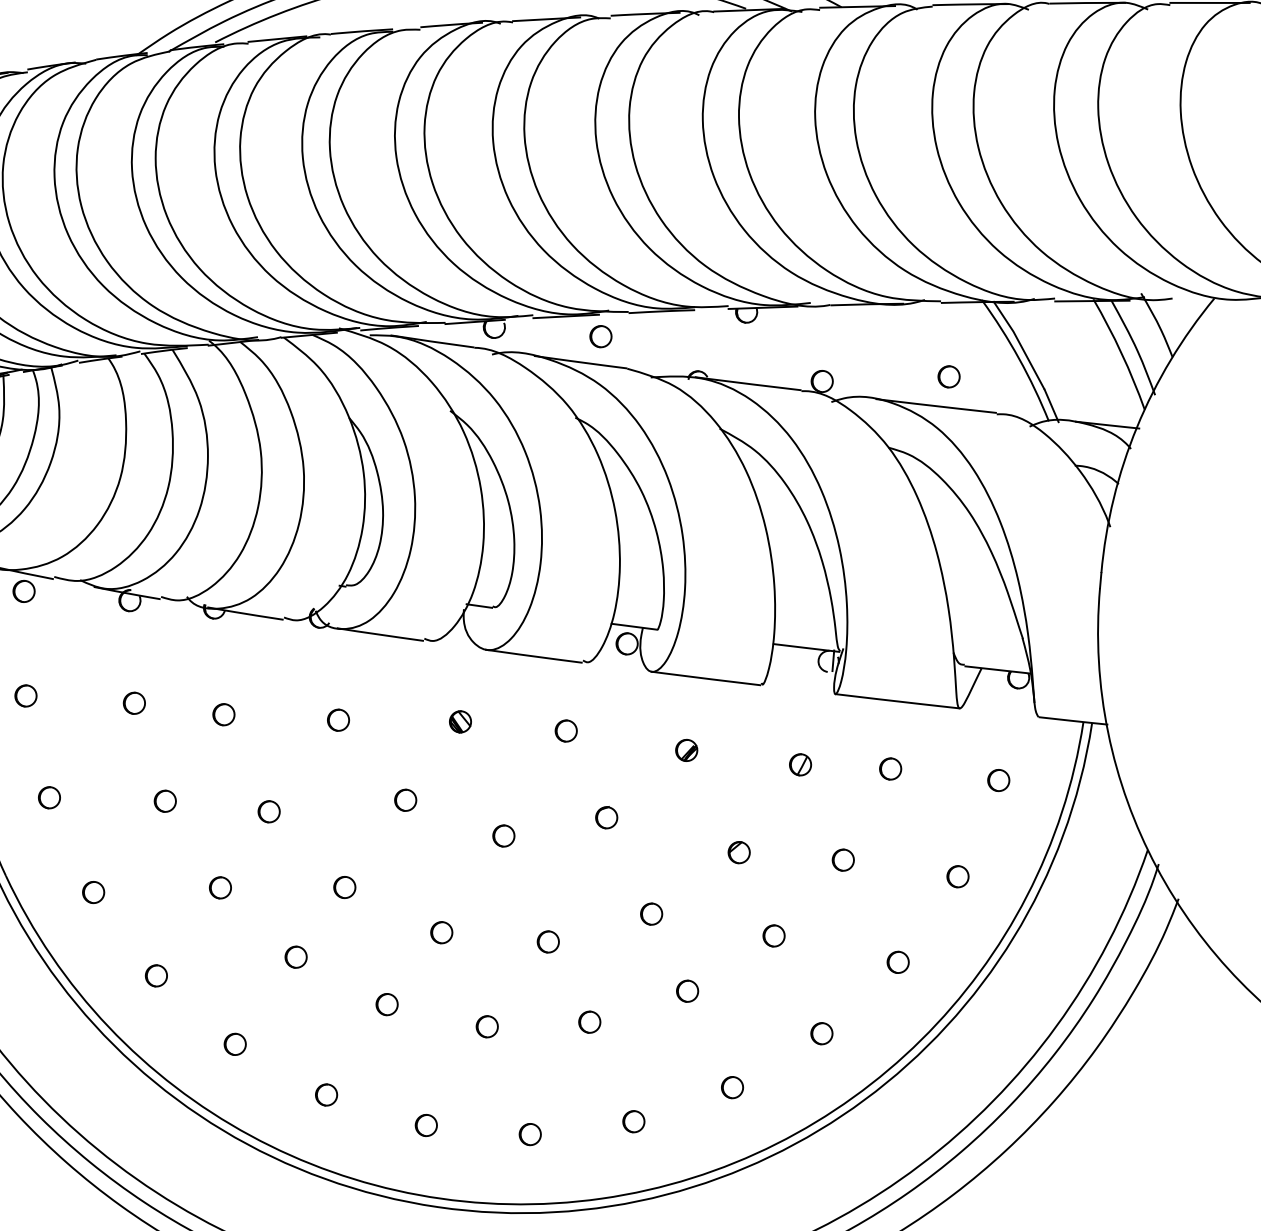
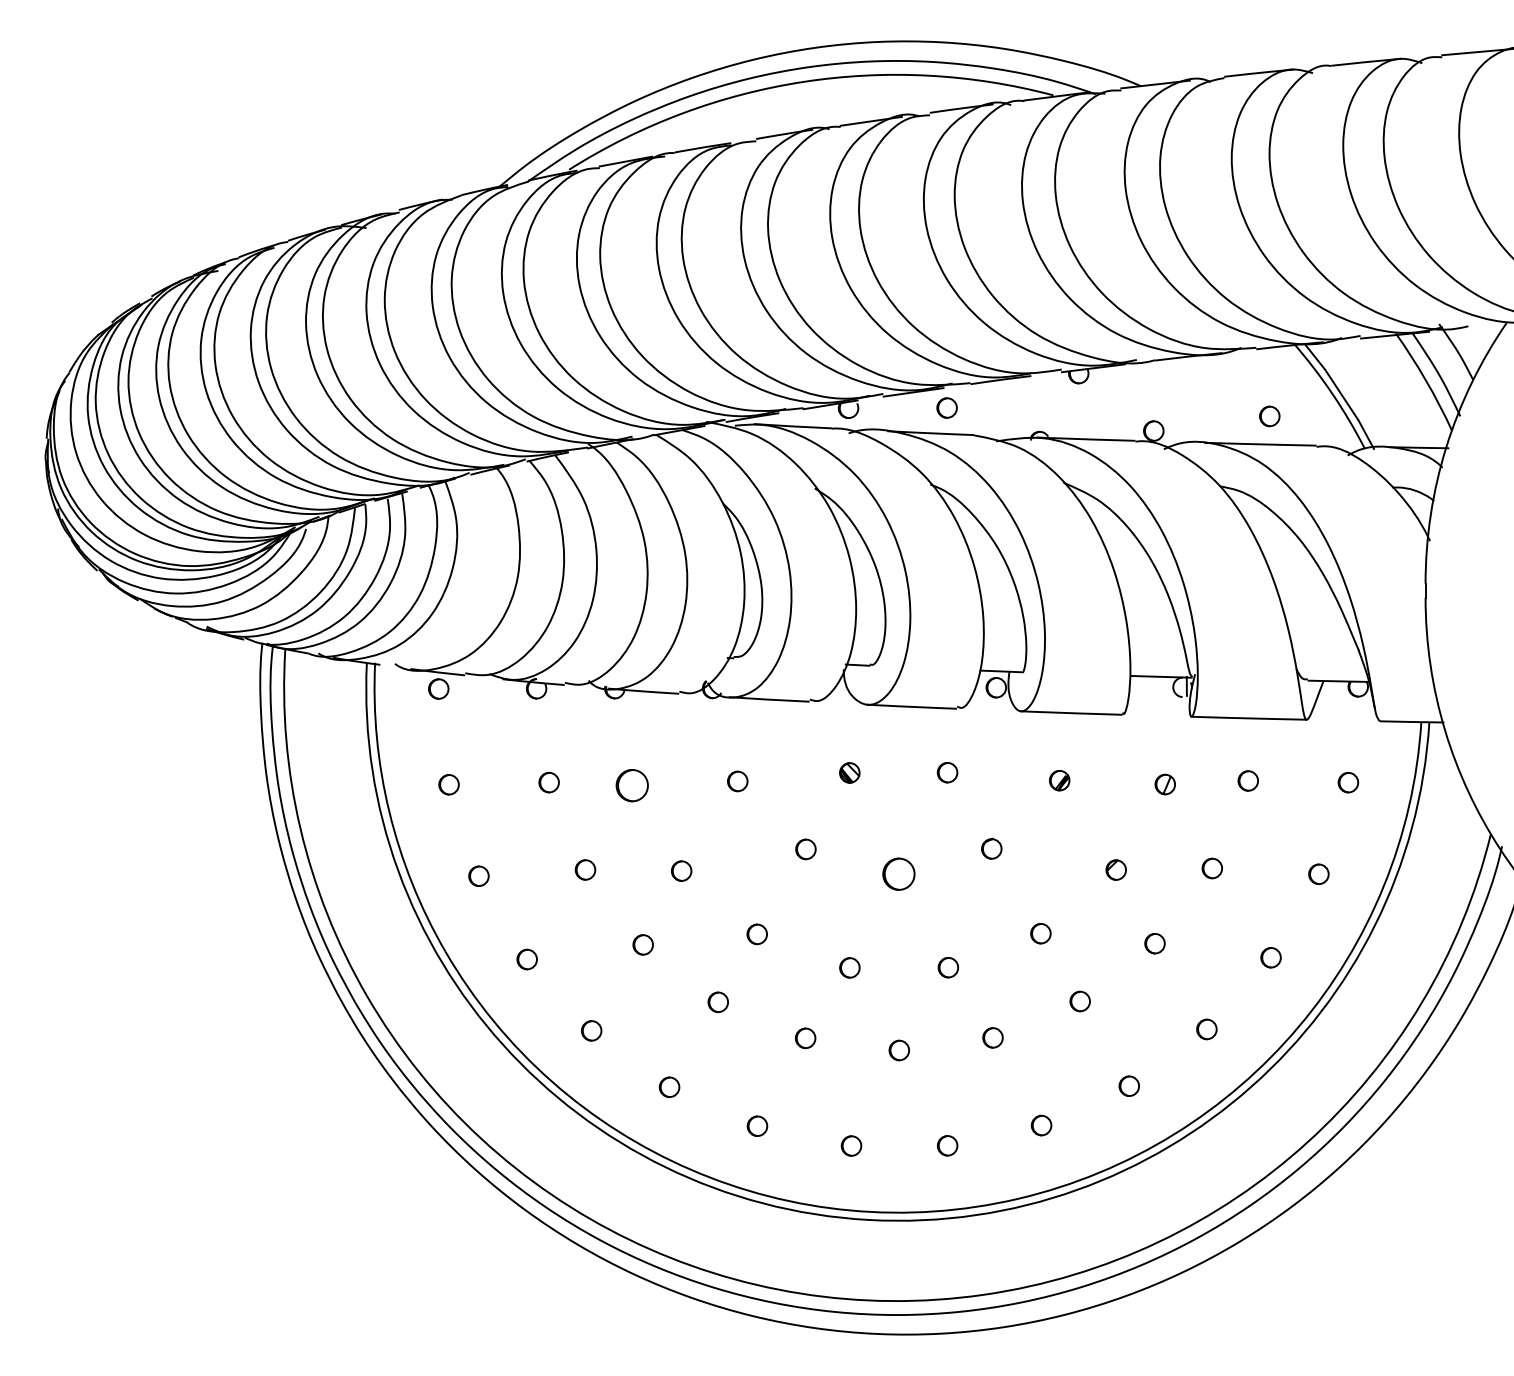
circle: (223, 714) -> (631, 785), size x1.6
circle: (503, 835) -> (898, 873), size x1.6

